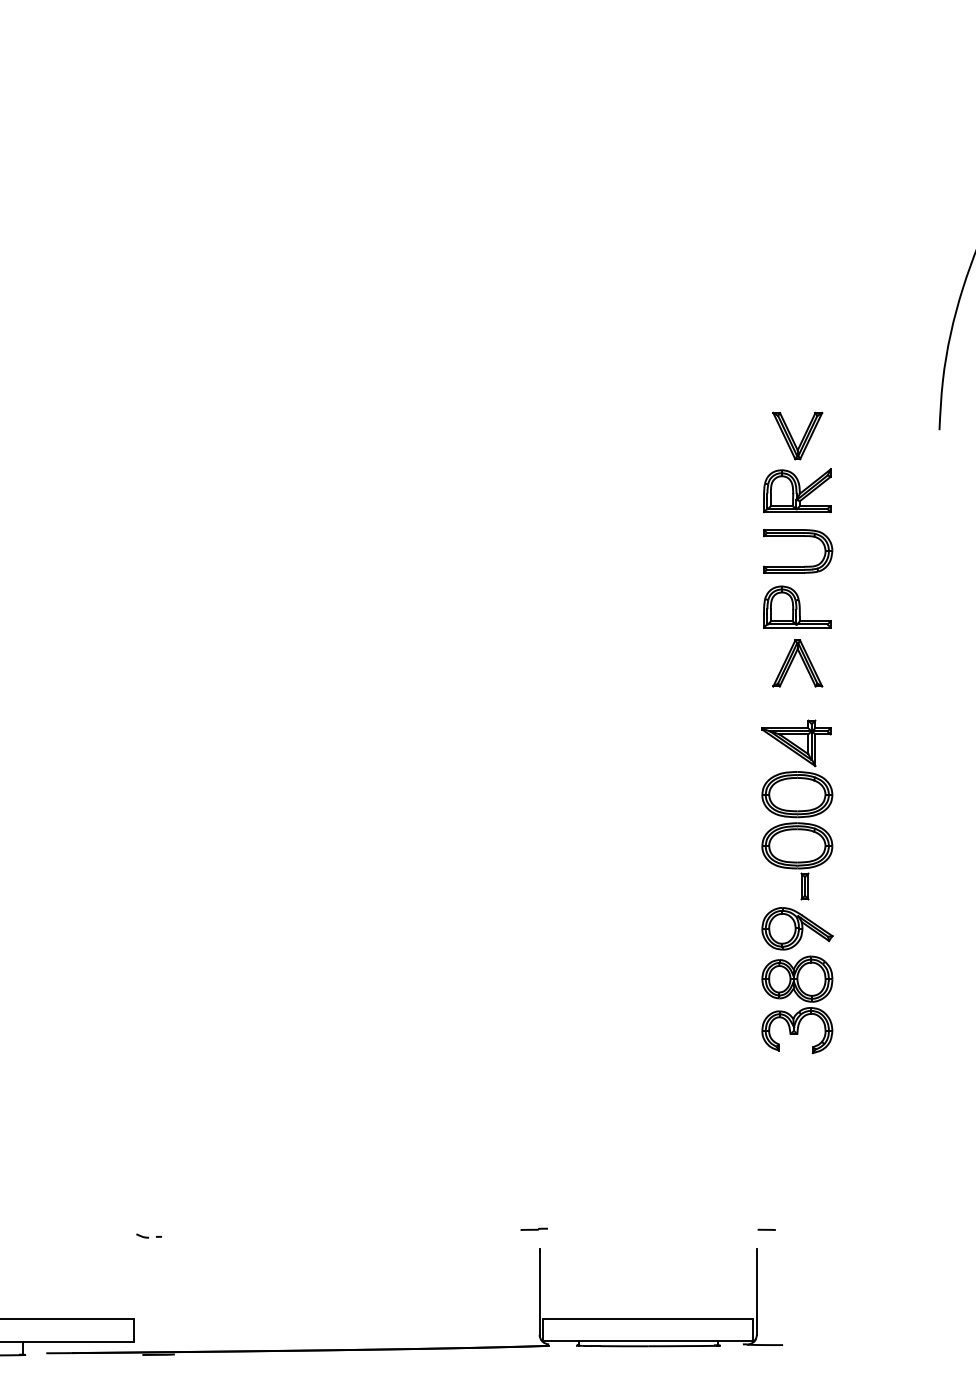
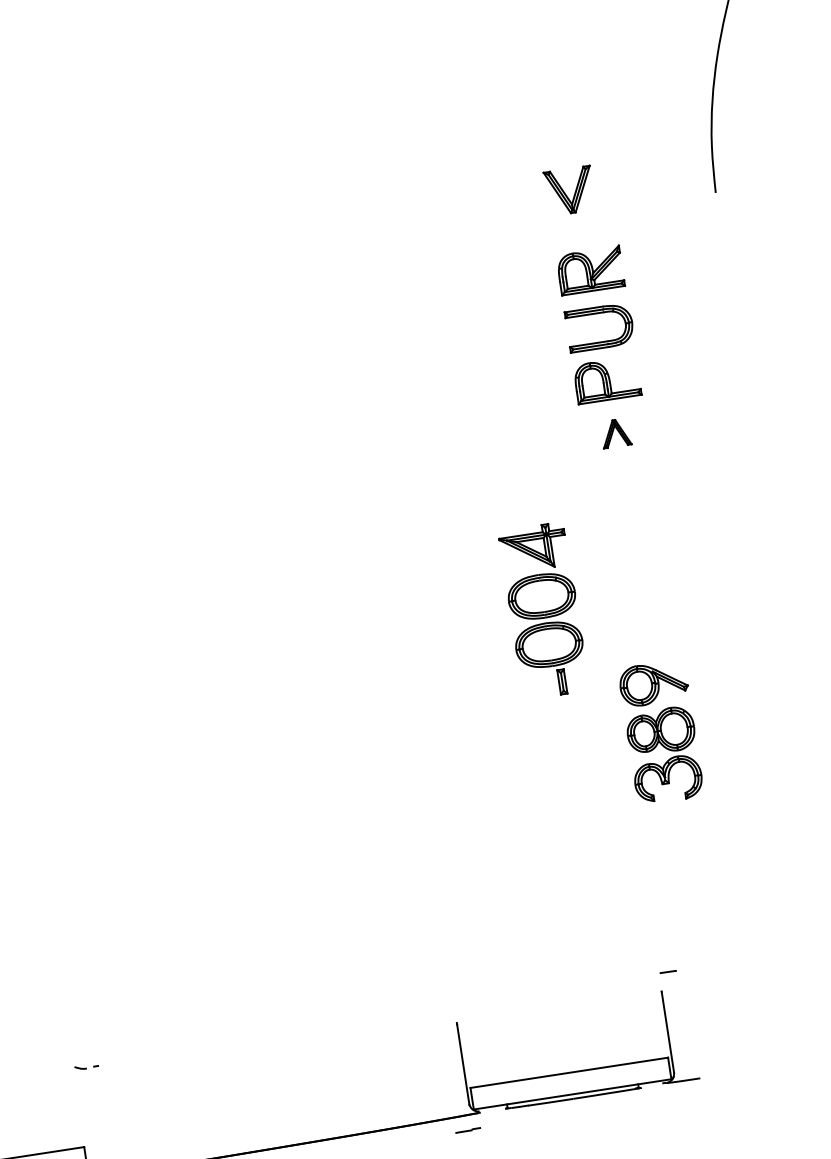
part: (797, 435) -> (569, 190), moved
part: (797, 663) -> (615, 433), size x0.6
part: (797, 809) -> (544, 610), moved
line: (533, 1228) -> (467, 1129), moved

